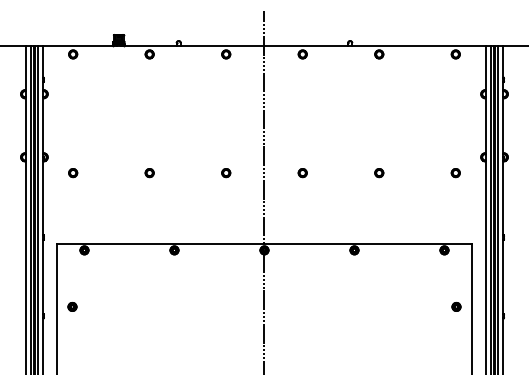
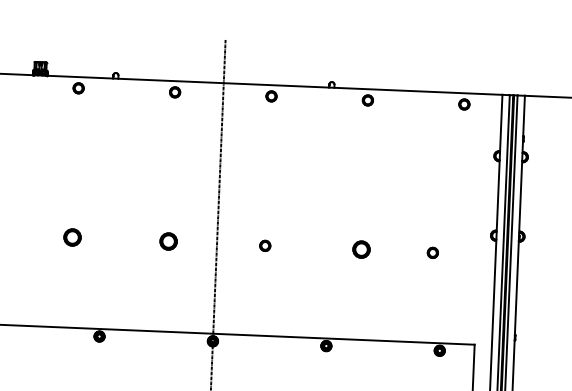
part: (149, 173) -> (72, 238), size x1.6
part: (226, 173) -> (169, 242), size x1.6
part: (379, 173) -> (361, 250), size x1.6
part: (455, 173) -> (432, 253), moved

